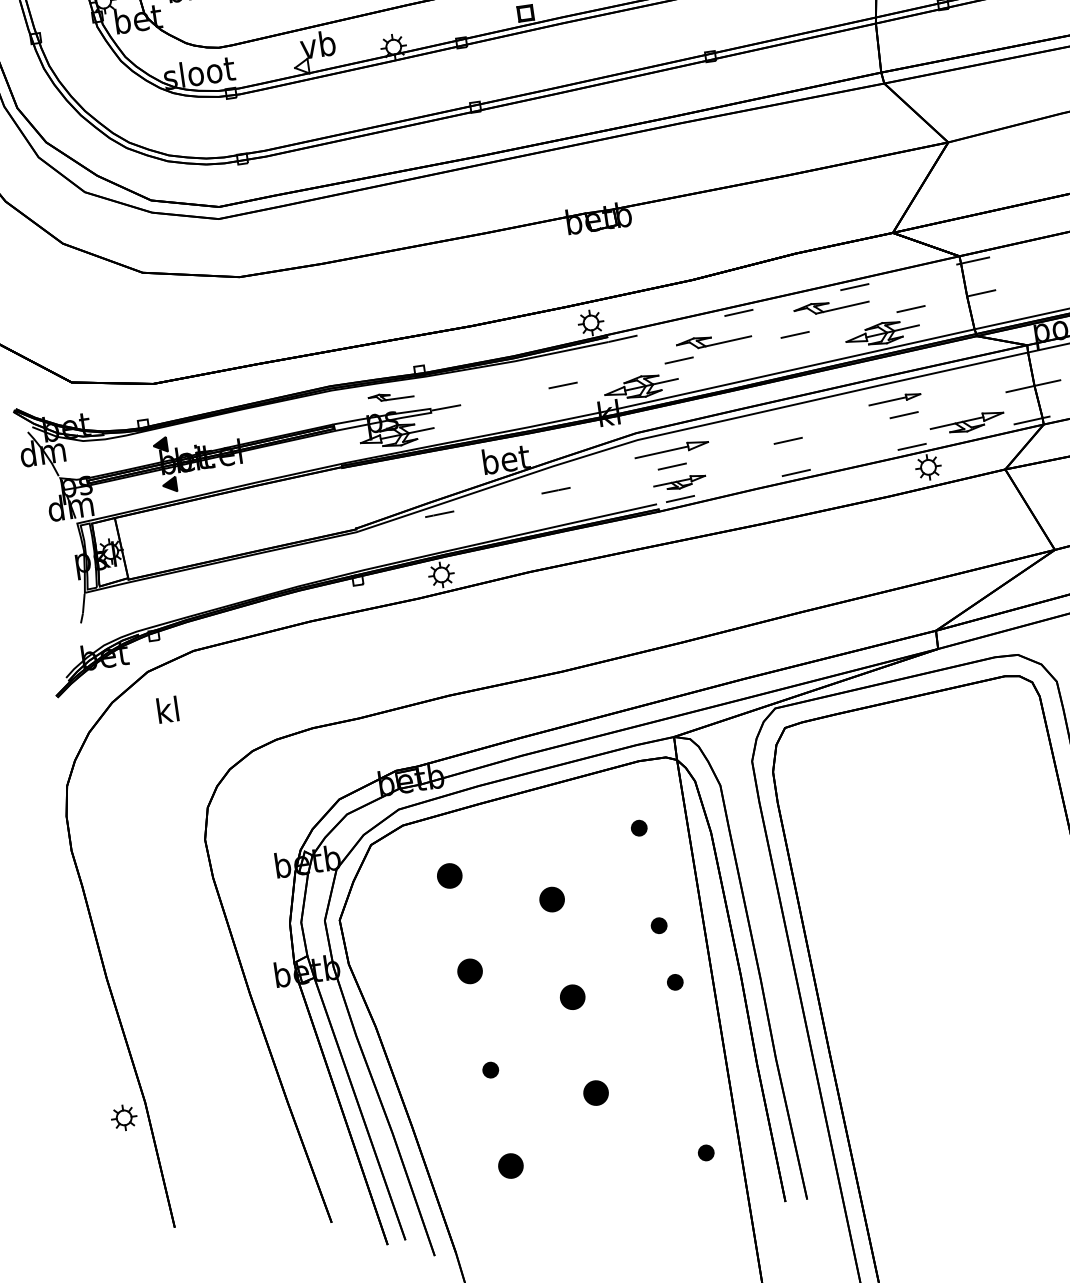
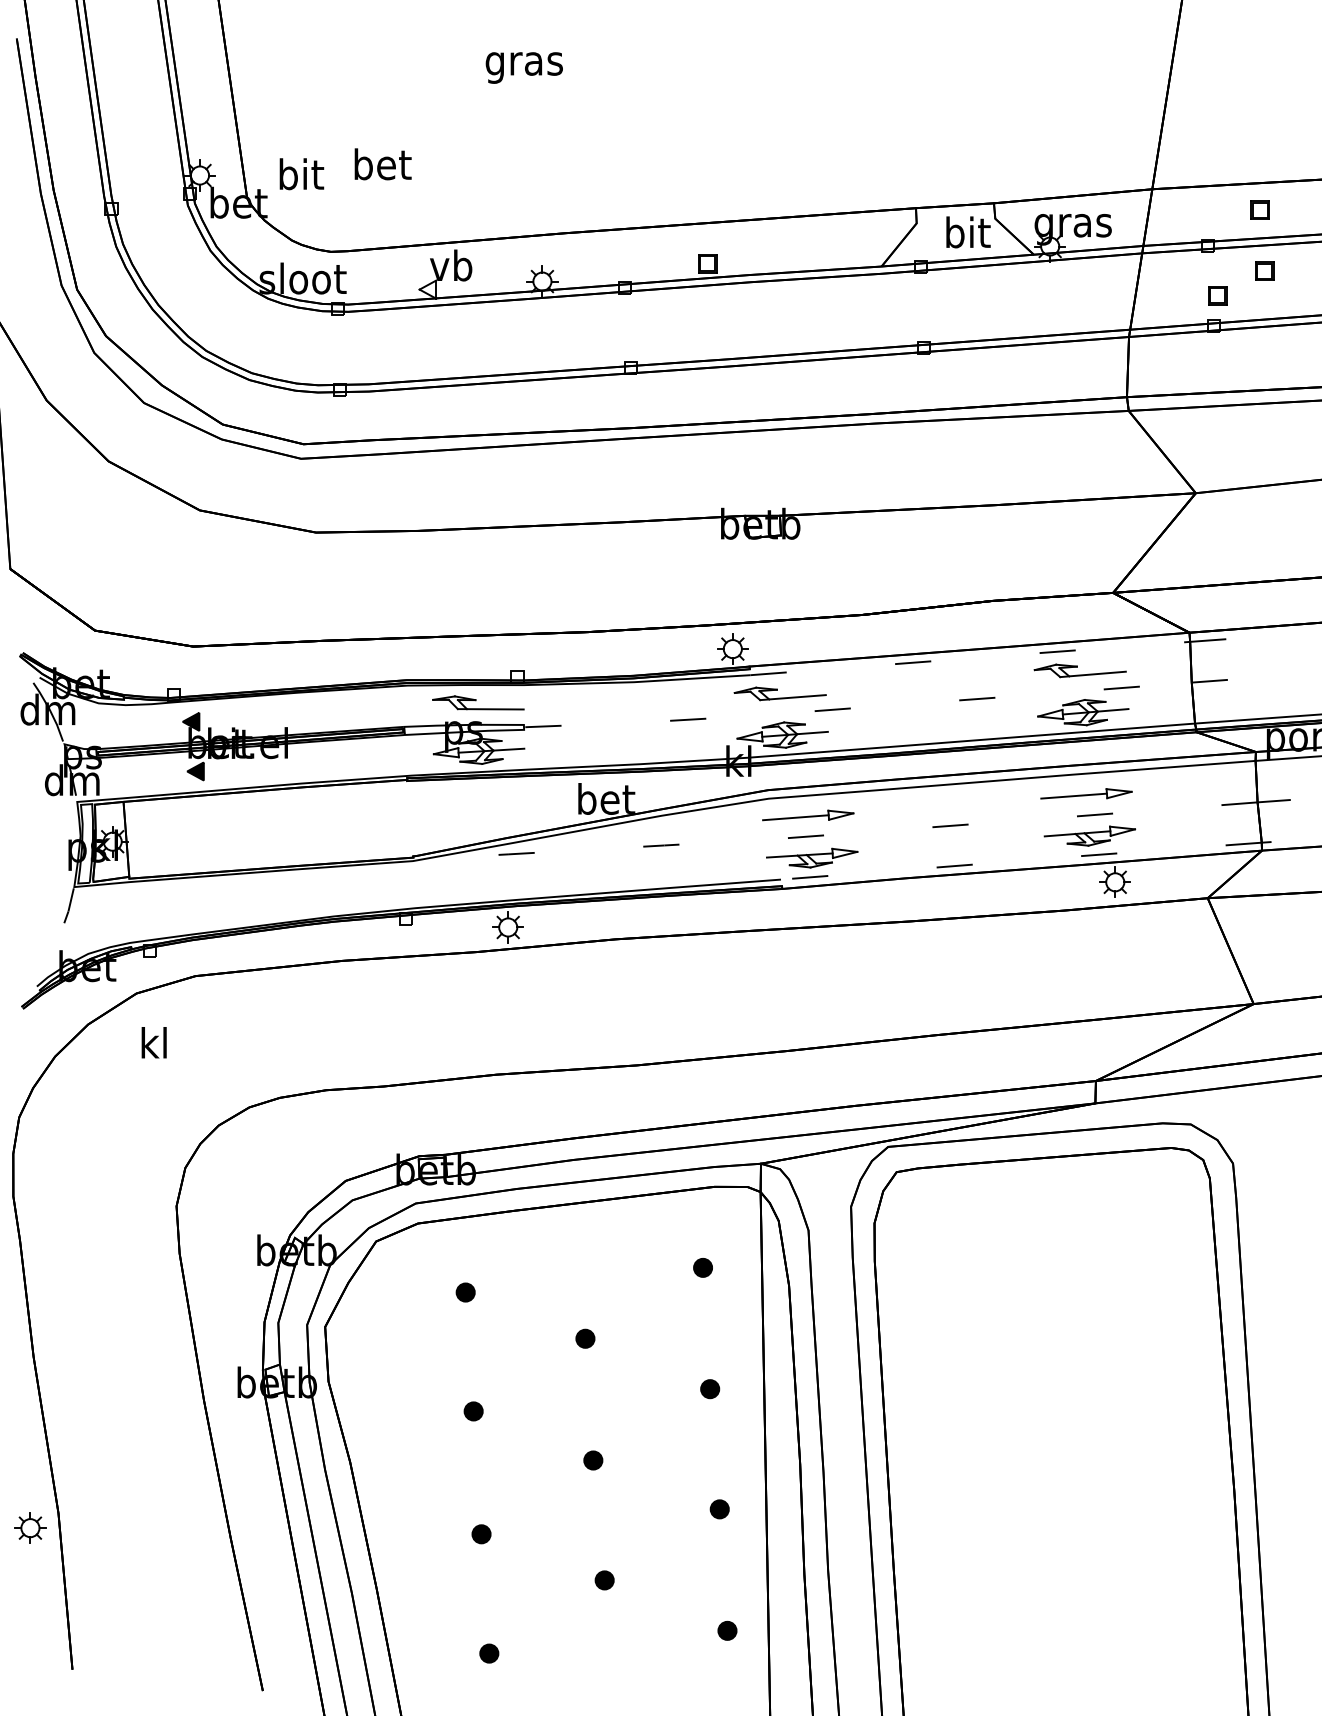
part: (830, 306) -> (1079, 670), moved
part: (713, 340) -> (779, 693), moved
part: (391, 395) -> (478, 702), size x1.67
part: (894, 398) -> (1086, 793), size x1.43
part: (966, 423) -> (1089, 835), moved
part: (680, 482) -> (812, 857), size x1.43
part: (449, 875) -> (465, 1292), size x0.62
part: (552, 899) -> (585, 1338), size x0.62
part: (469, 971) -> (473, 1411), size x0.62
part: (675, 982) -> (719, 1509), moved
part: (572, 997) -> (593, 1460), size x0.62
part: (595, 1093) -> (604, 1580), size x0.62
part: (706, 1152) -> (727, 1630), moved
part: (511, 1165) -> (489, 1653), size x0.62

